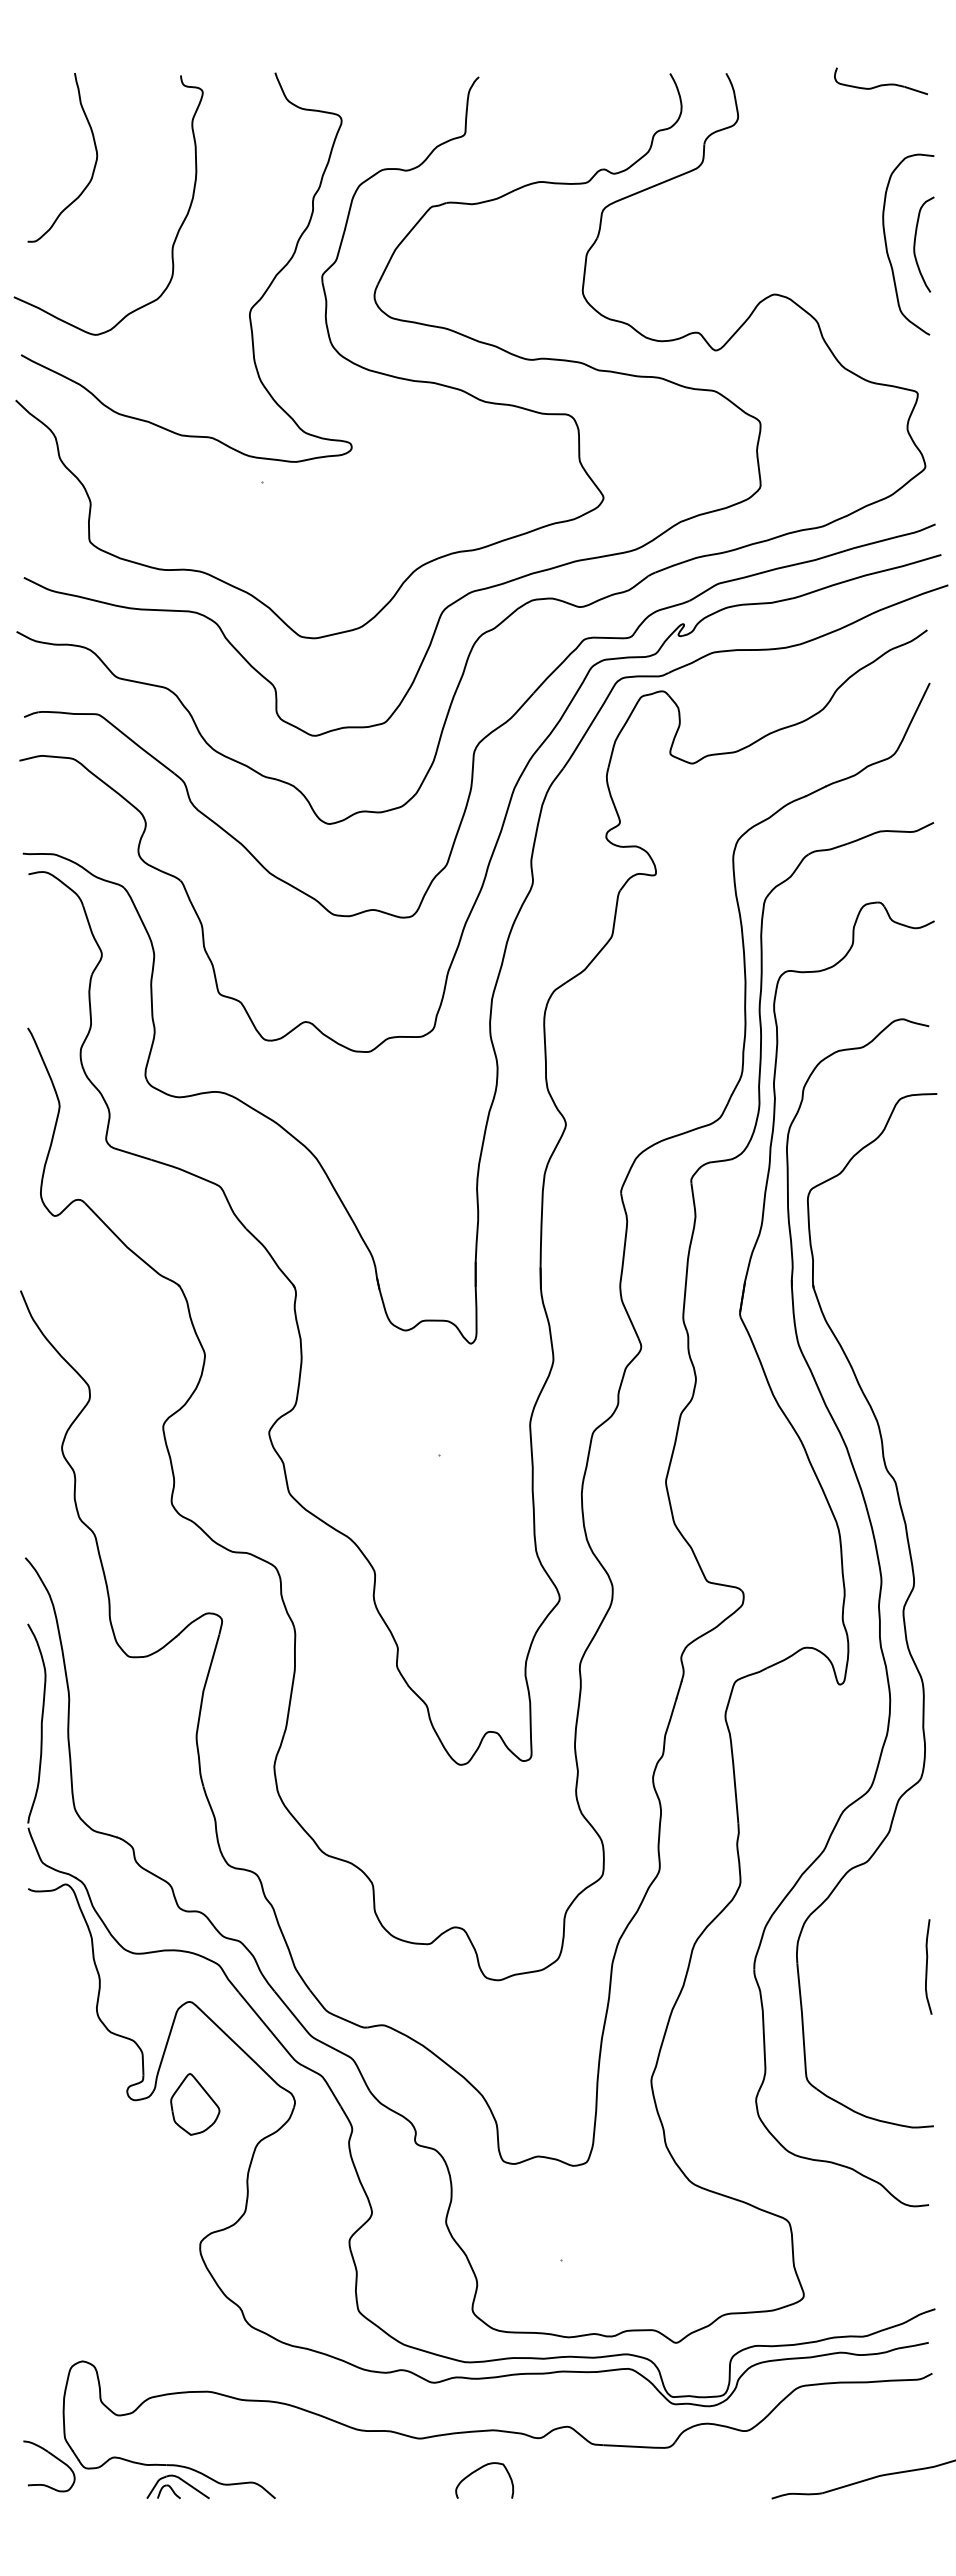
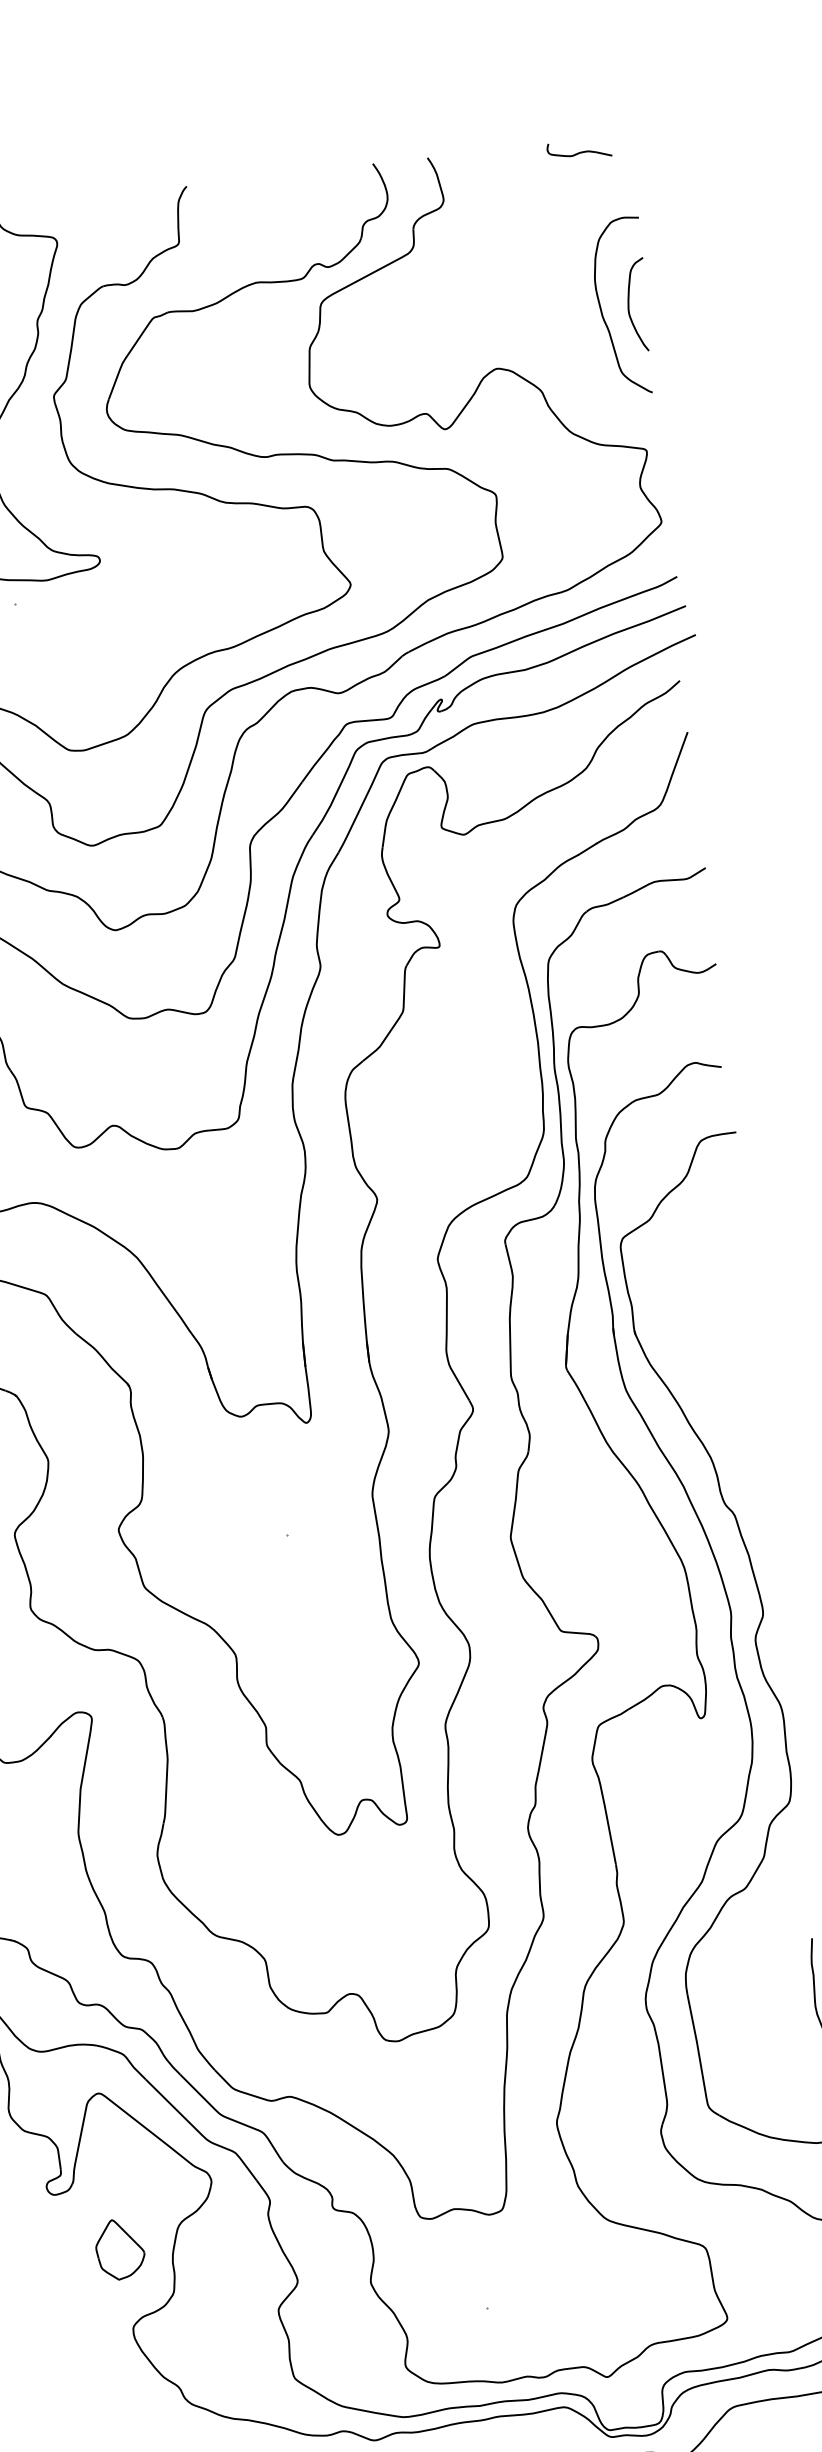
part: (880, 81) -> (578, 150), size x0.7
part: (195, 2104) -> (120, 2249), moved

